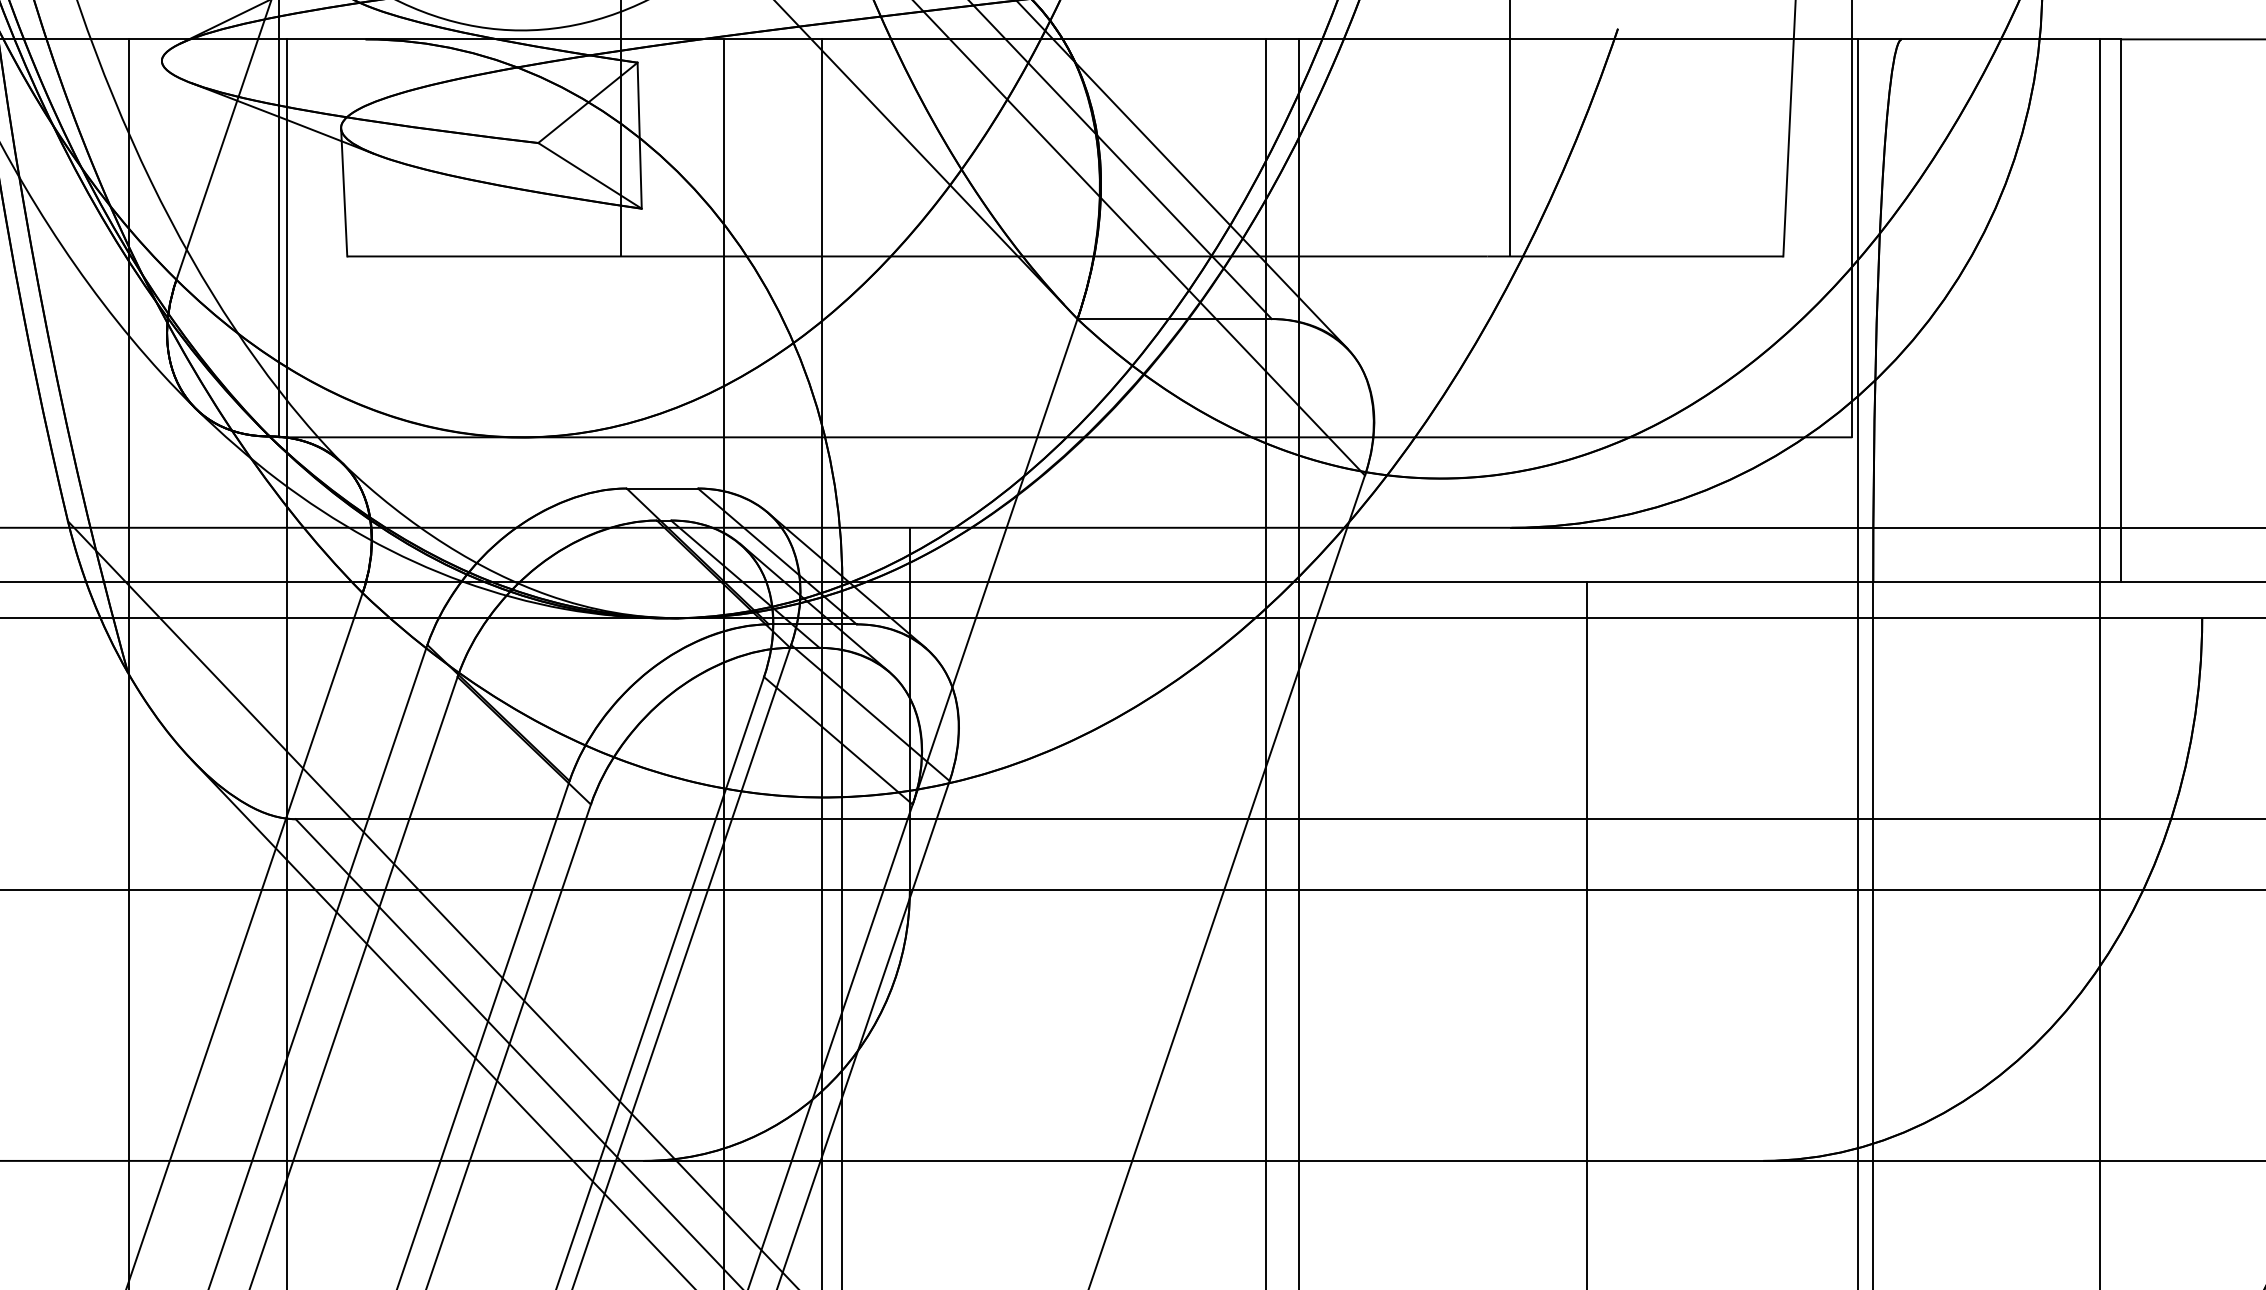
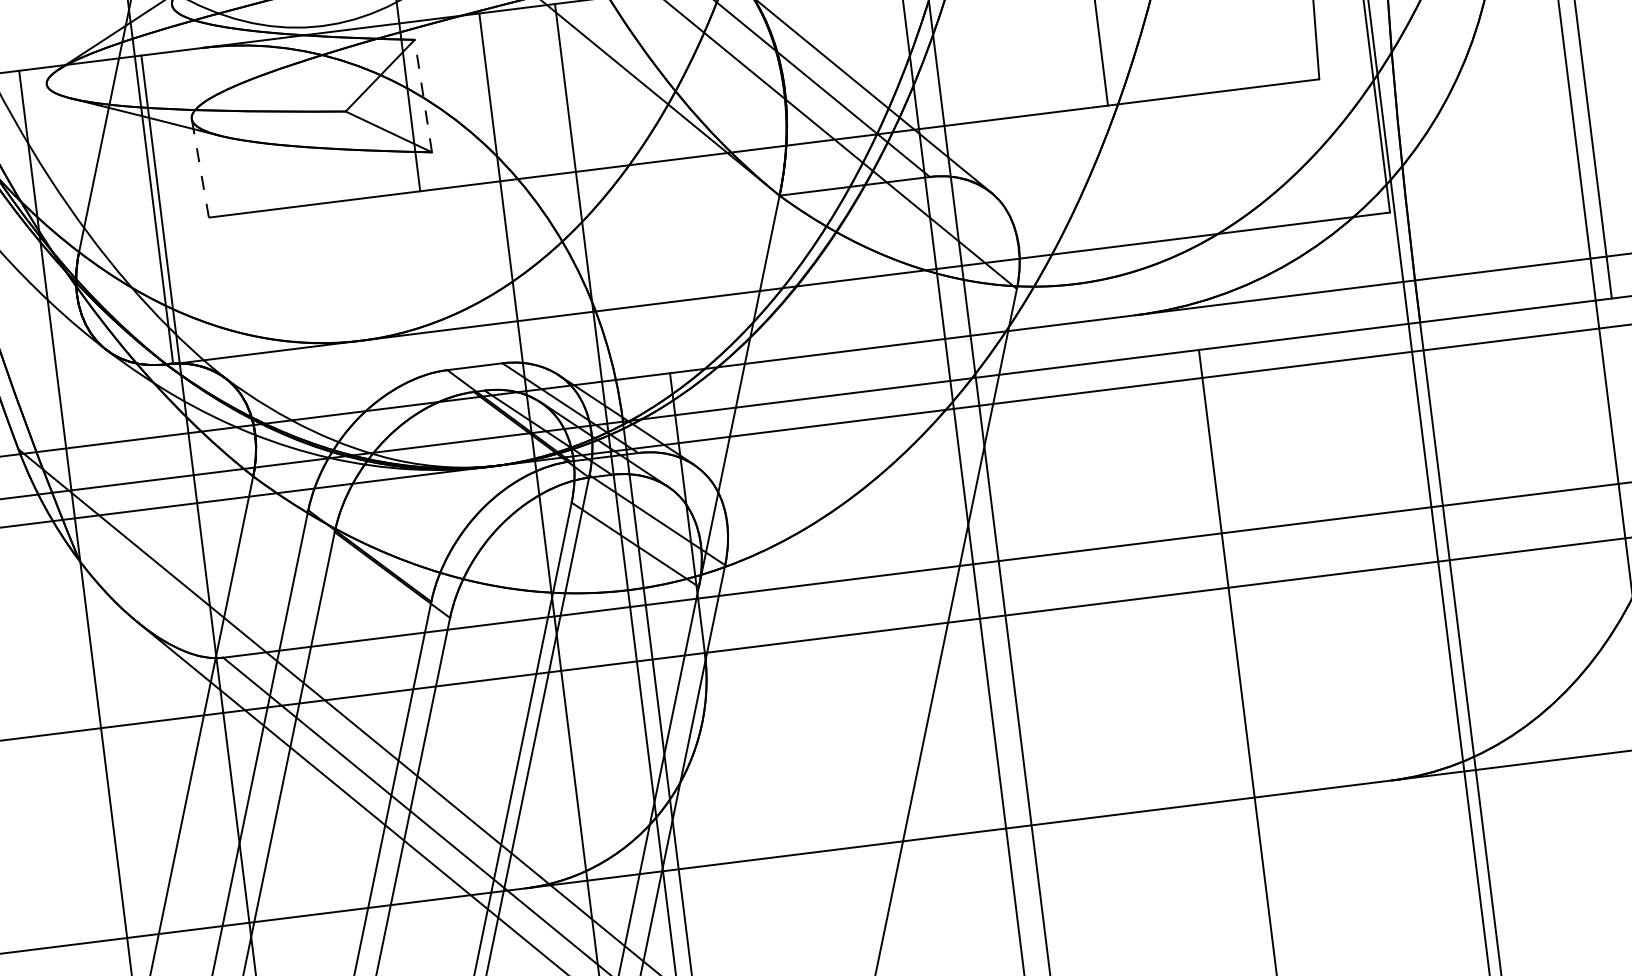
line: (639, 135) -> (423, 95), solid -> dashed
line: (344, 192) -> (200, 168), solid -> dashed

